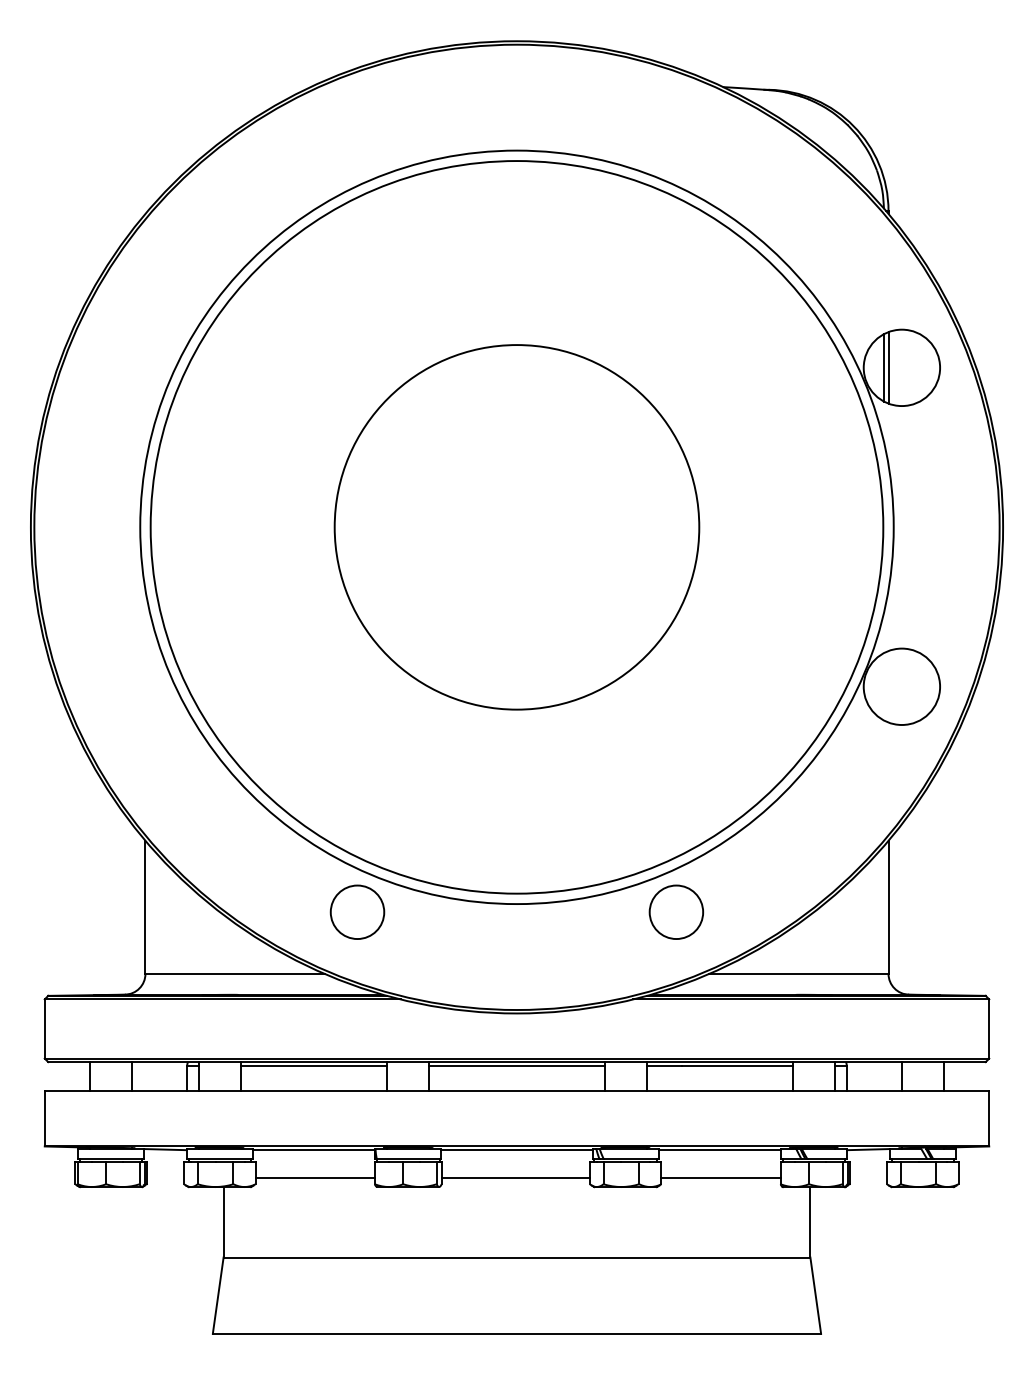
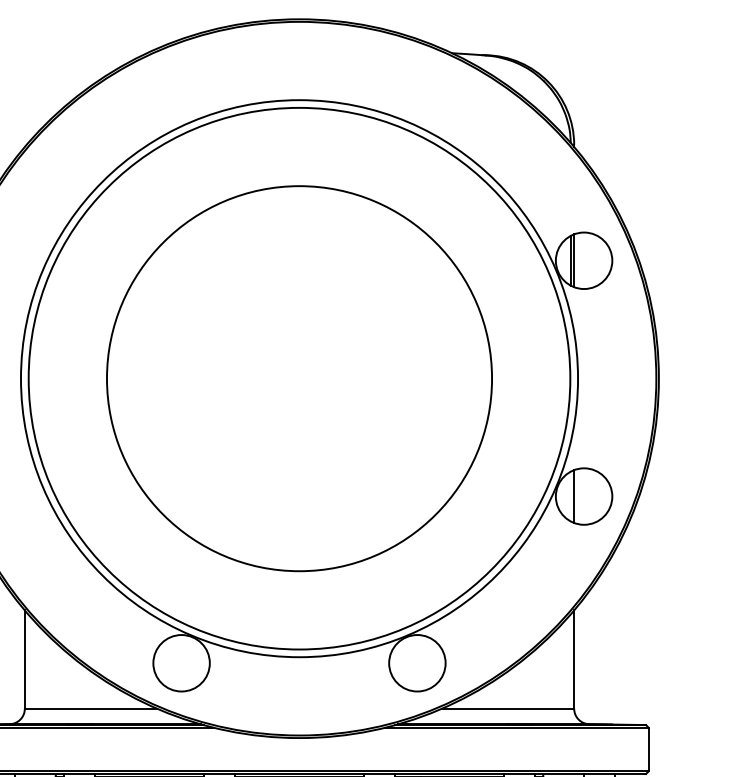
circle: (516, 526) -> (299, 378), size x1.43
line: (888, 686) -> (574, 496), added
circle: (357, 912) -> (181, 663), size x1.43
circle: (676, 912) -> (417, 663), size x1.43

